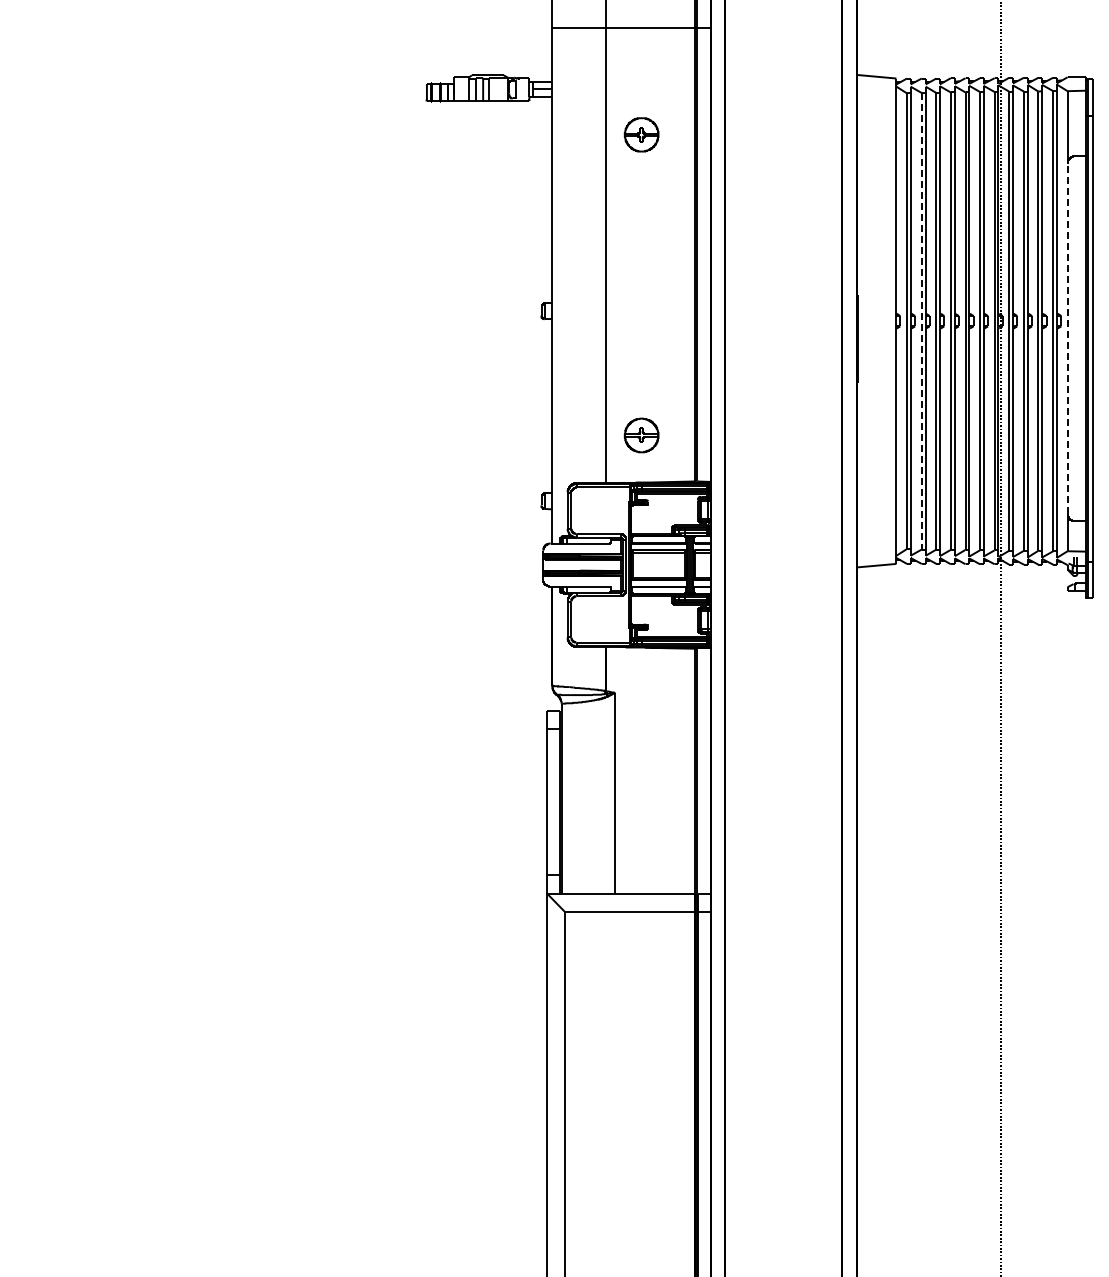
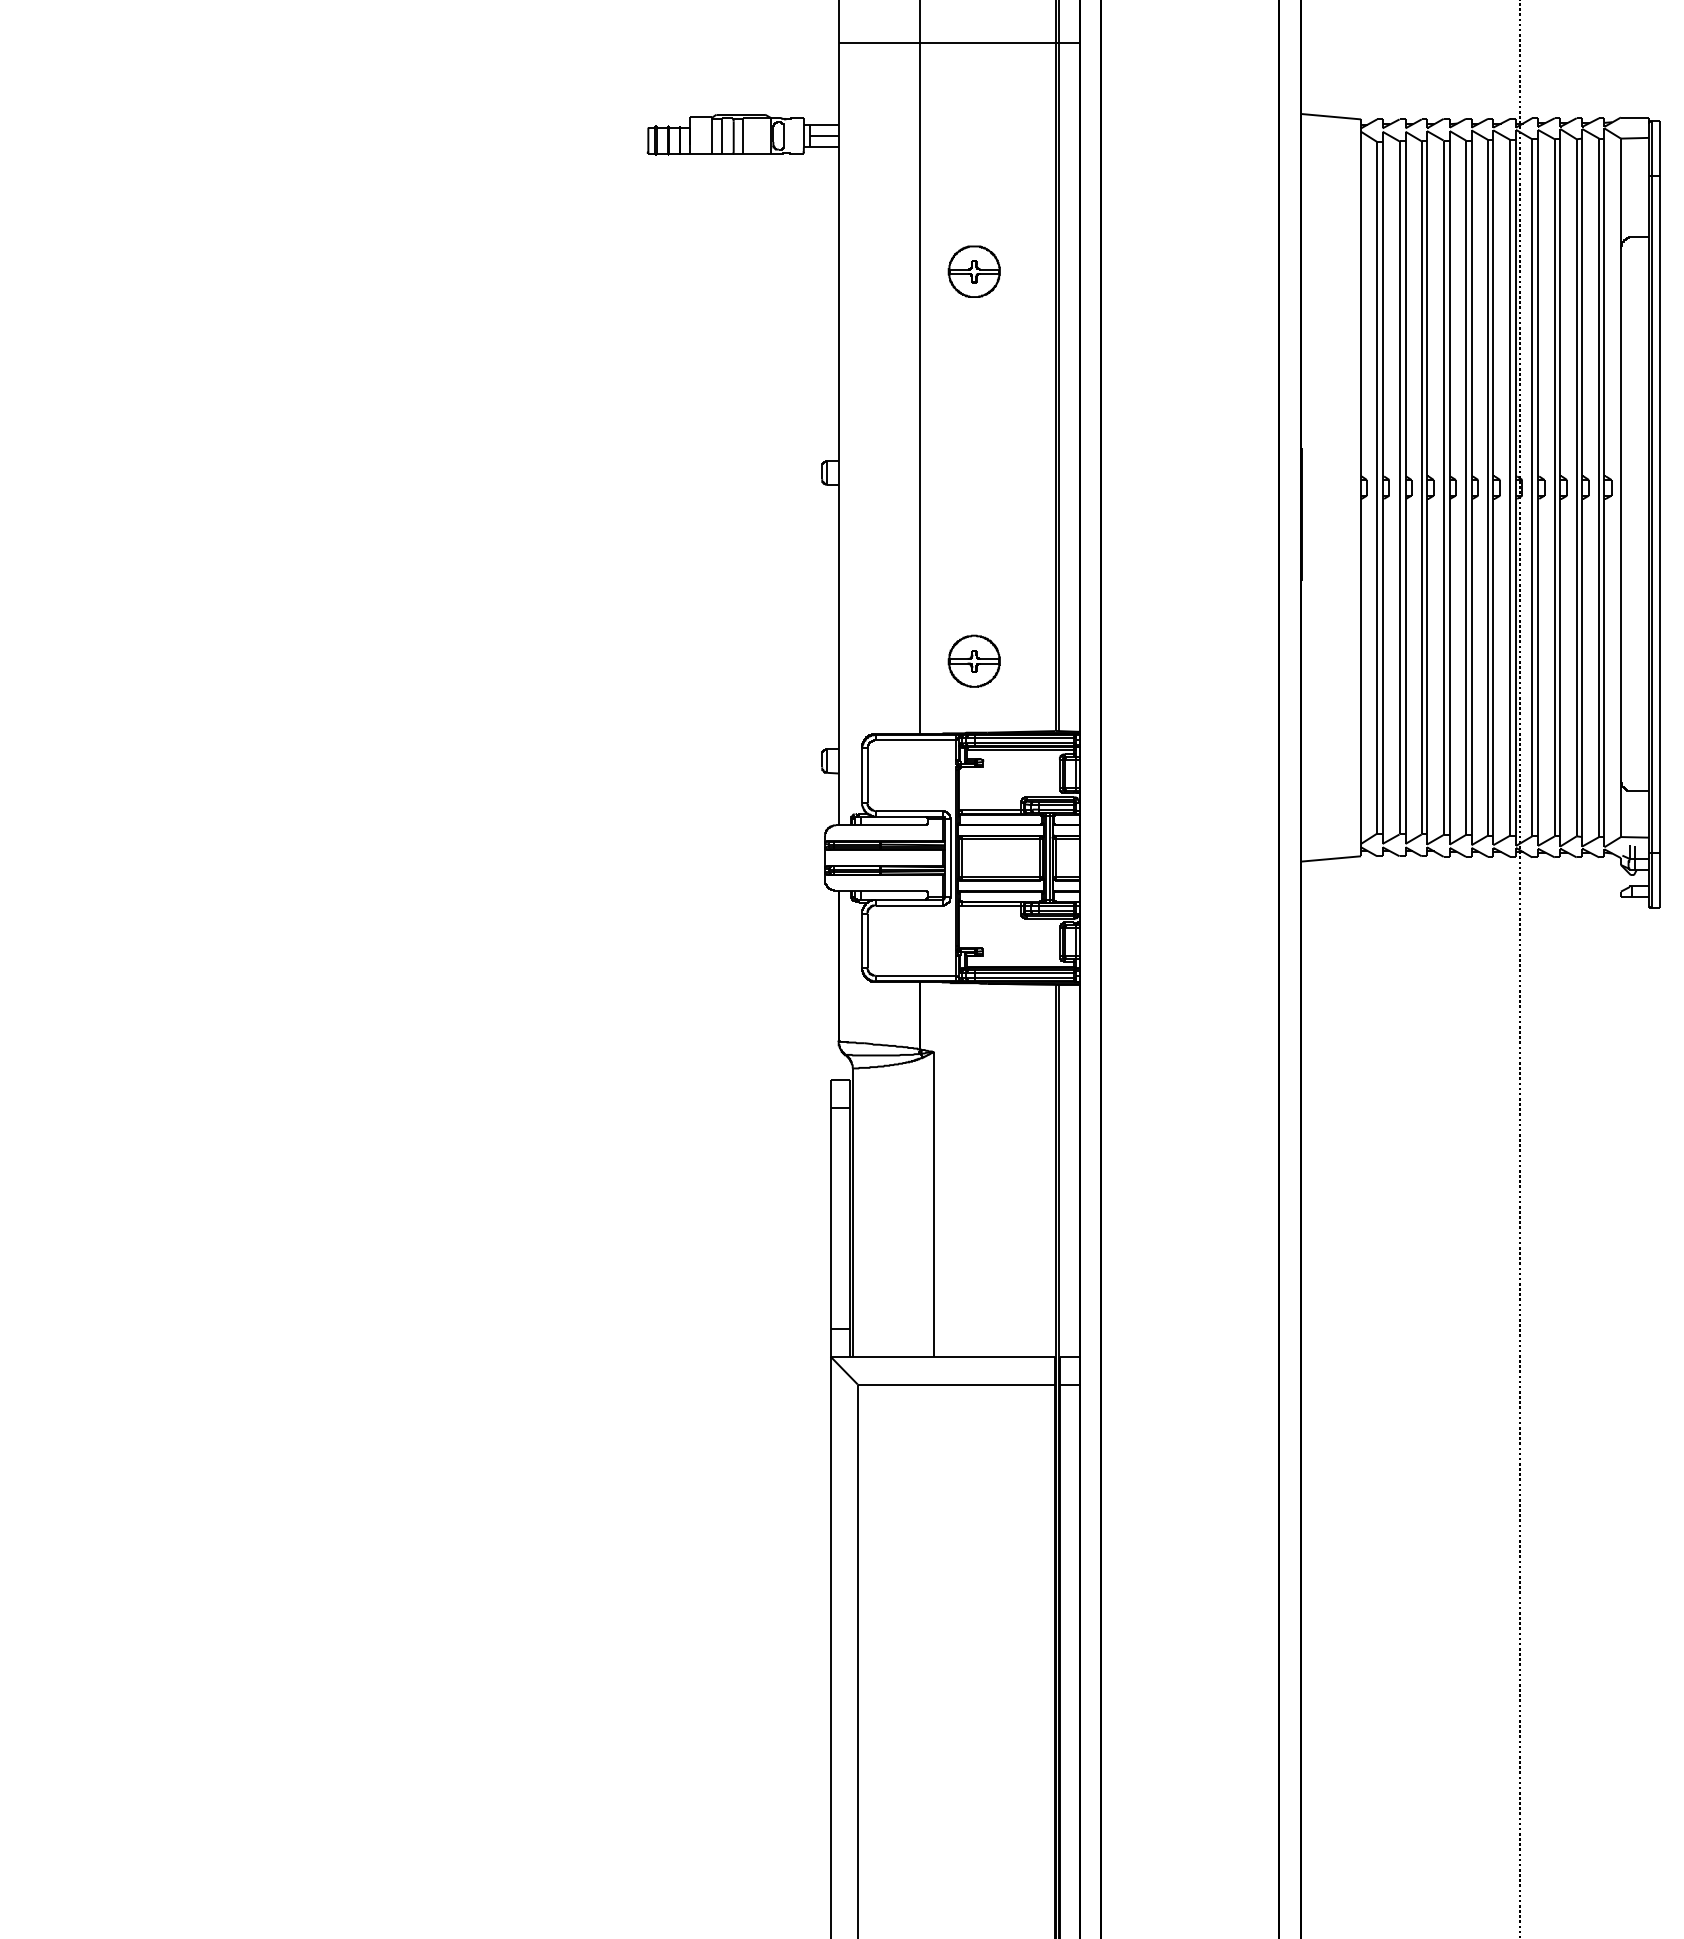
part: (641, 134) -> (974, 271), moved
line: (921, 321) -> (1399, 488), dashed -> solid
line: (1067, 338) -> (1620, 514), dashed -> solid

